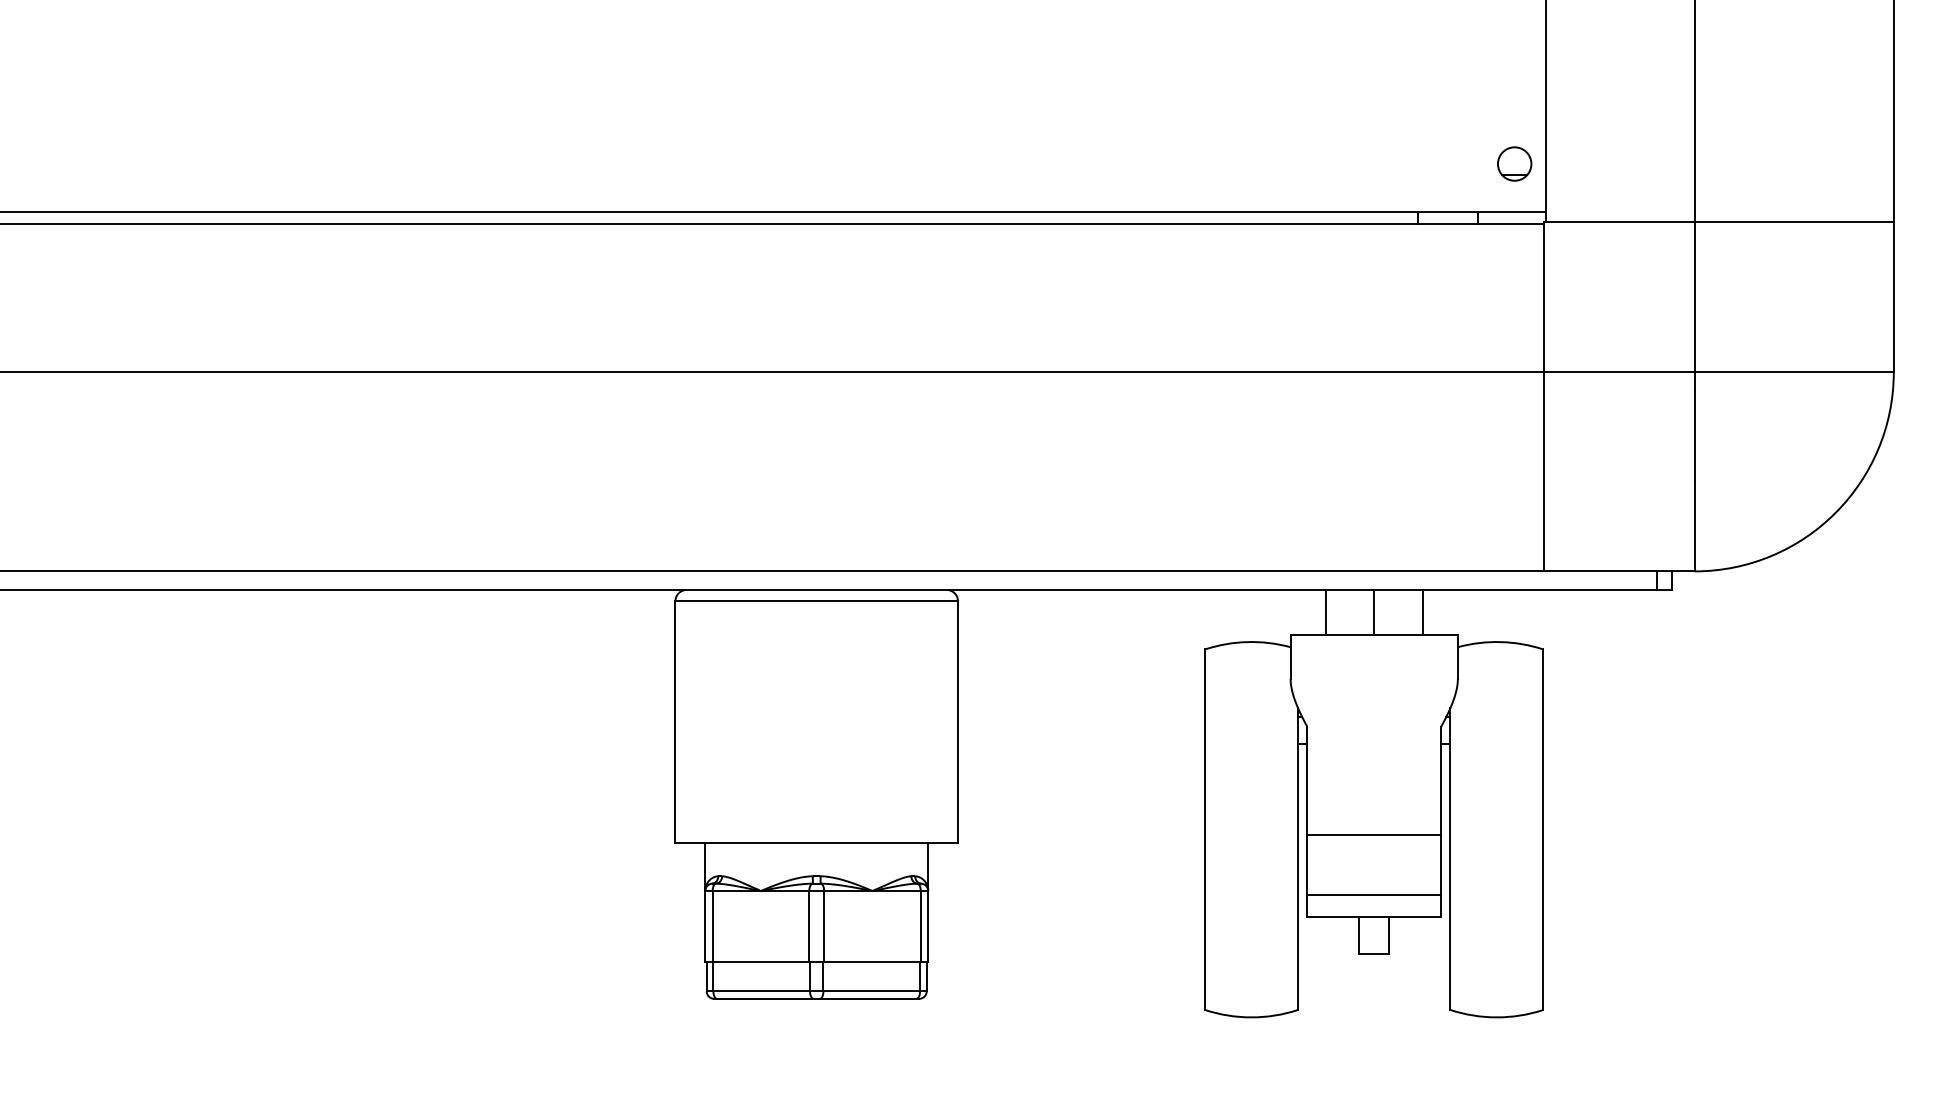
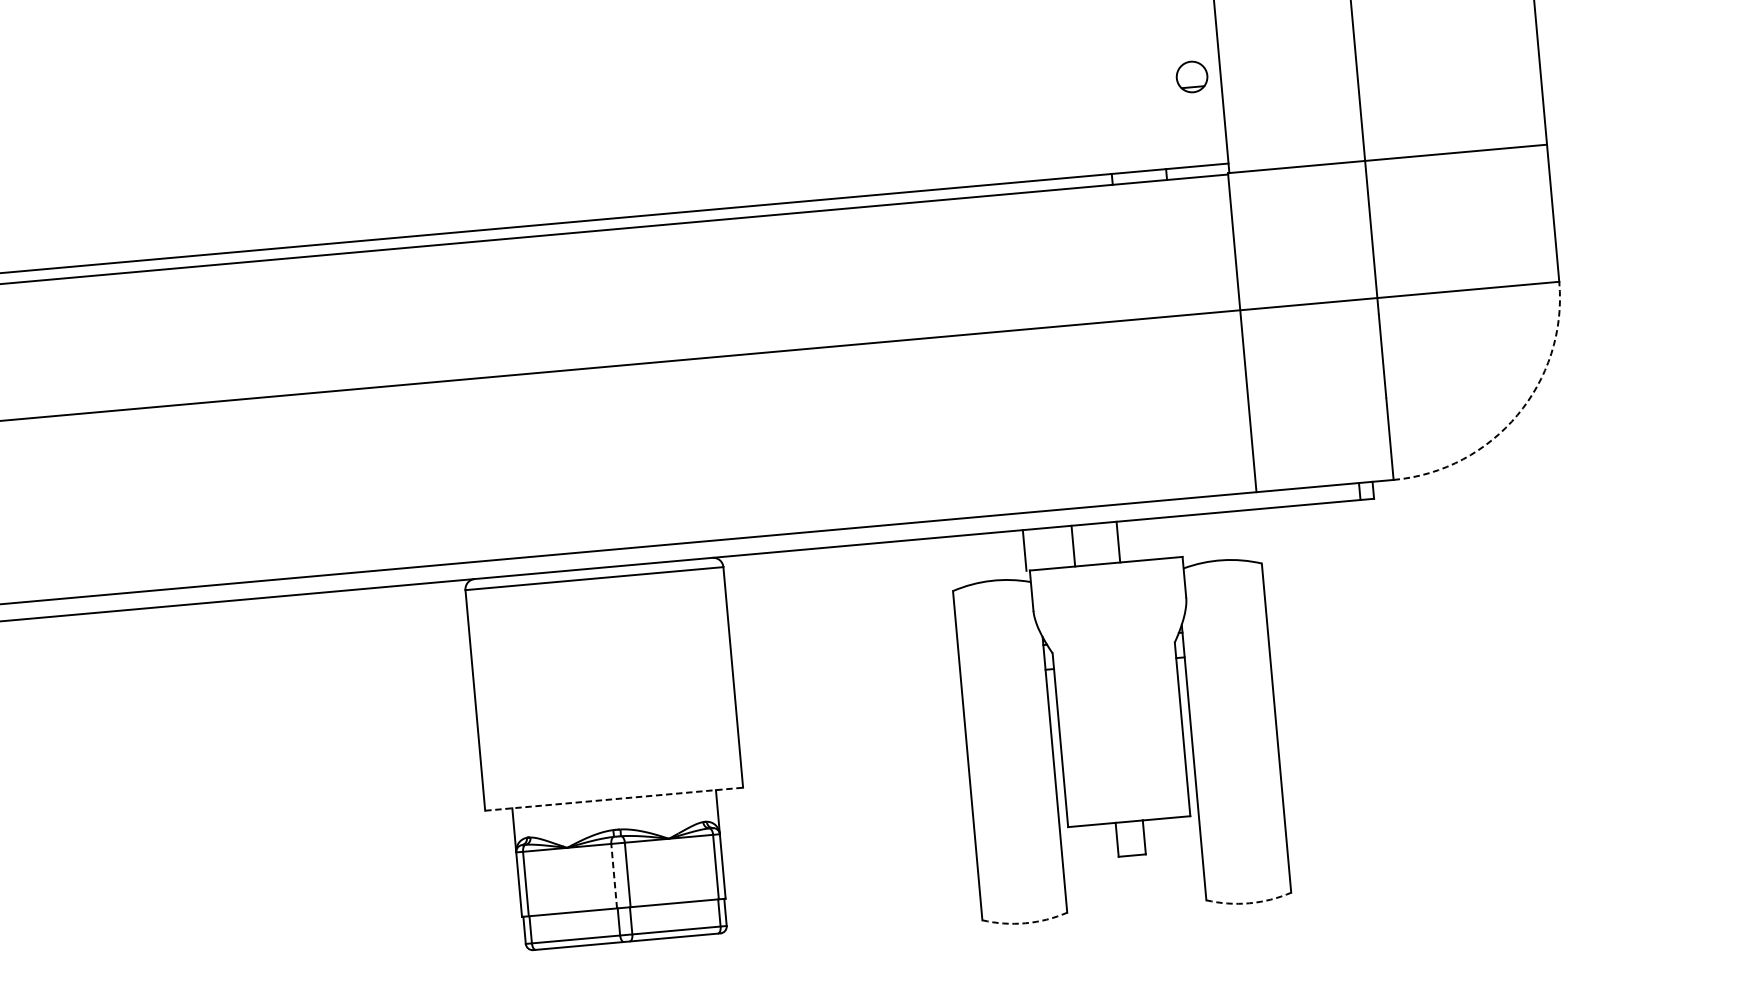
part: (1514, 163) -> (1191, 76), moved
arc: (1835, 513) -> (1517, 415), solid -> dashed
line: (1325, 611) -> (1024, 549), moved
line: (1374, 611) -> (1073, 545), moved
line: (1422, 611) -> (1118, 541), moved
line: (1374, 835) -> (1122, 747), removed
line: (817, 842) -> (614, 798), solid -> dashed
line: (1374, 894) -> (1127, 801), removed
line: (809, 925) -> (614, 875), solid -> dashed
arc: (1251, 1017) -> (1025, 923), solid -> dashed
arc: (1496, 1017) -> (1249, 903), solid -> dashed

